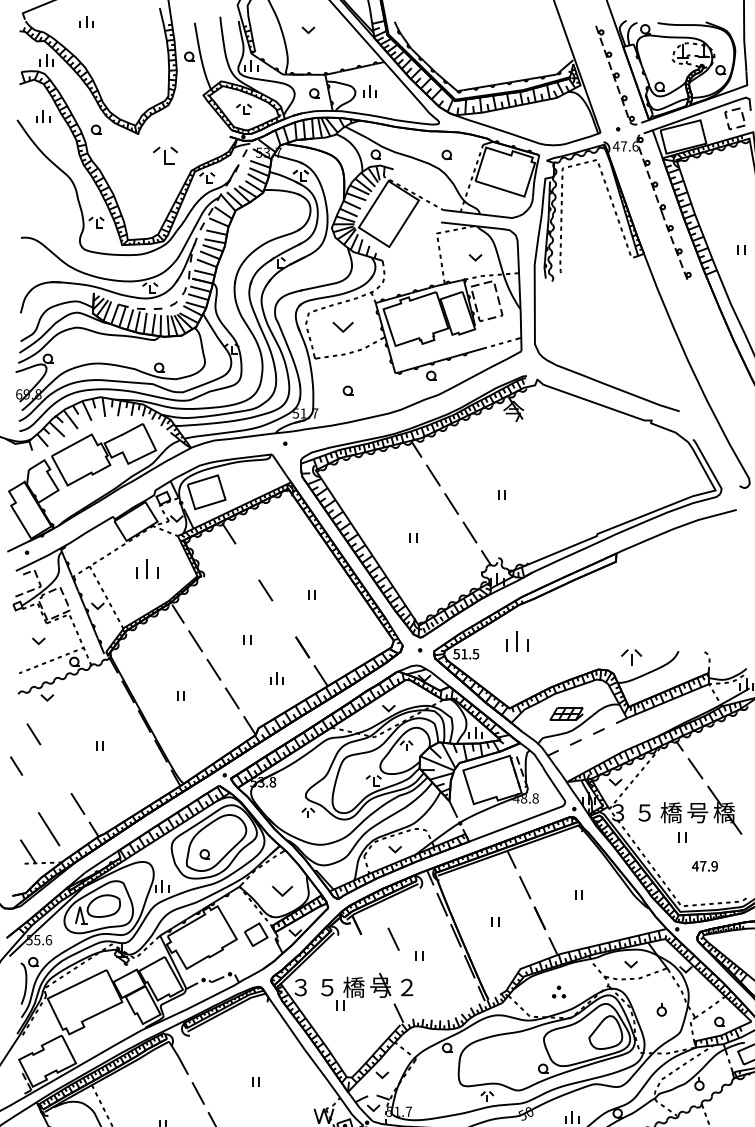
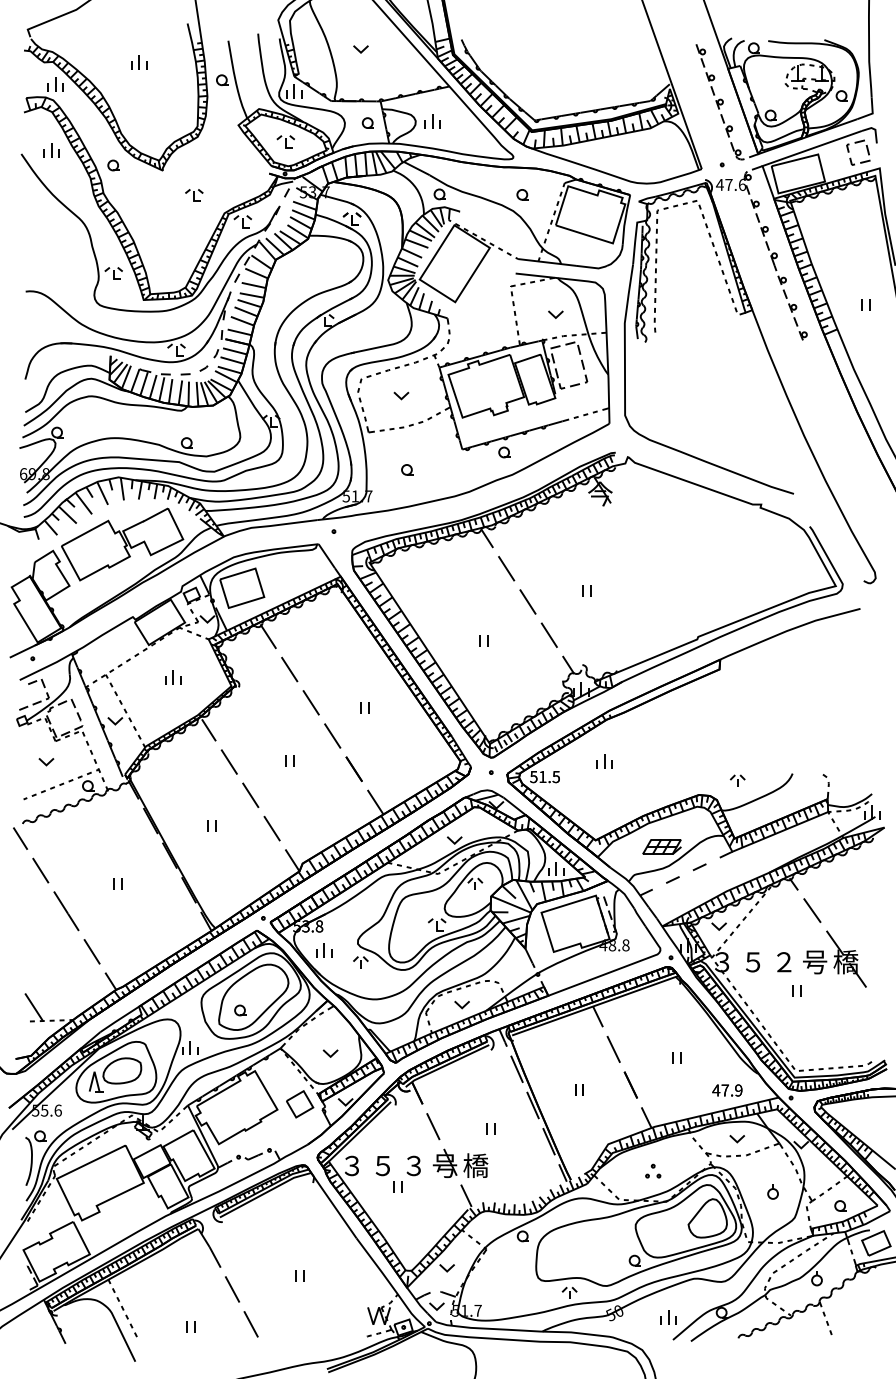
part: (86, 21) -> (139, 62), moved
part: (165, 155) -> (194, 195), size x0.62
part: (343, 326) -> (401, 395), size x0.62
line: (247, 561) -> (289, 669), added
part: (147, 568) -> (173, 677), size x0.62
line: (284, 618) -> (332, 735), added
part: (517, 640) -> (604, 761), size x0.62
part: (631, 657) -> (737, 780), size x0.62
part: (277, 678) -> (324, 950), moved
part: (47, 698) -> (56, 828), removed
line: (16, 765) -> (20, 838), moved
text: (670, 812) -> (783, 961), 橋 -> ２
line: (49, 829) -> (66, 911), moved
text: (705, 866) -> (727, 1090), moved
part: (282, 891) -> (330, 1053), size x0.62
line: (393, 939) -> (433, 1126), moved
text: (353, 987) -> (413, 1165), 橋 -> ３
text: (406, 987) -> (475, 1165), ２ -> 橋

